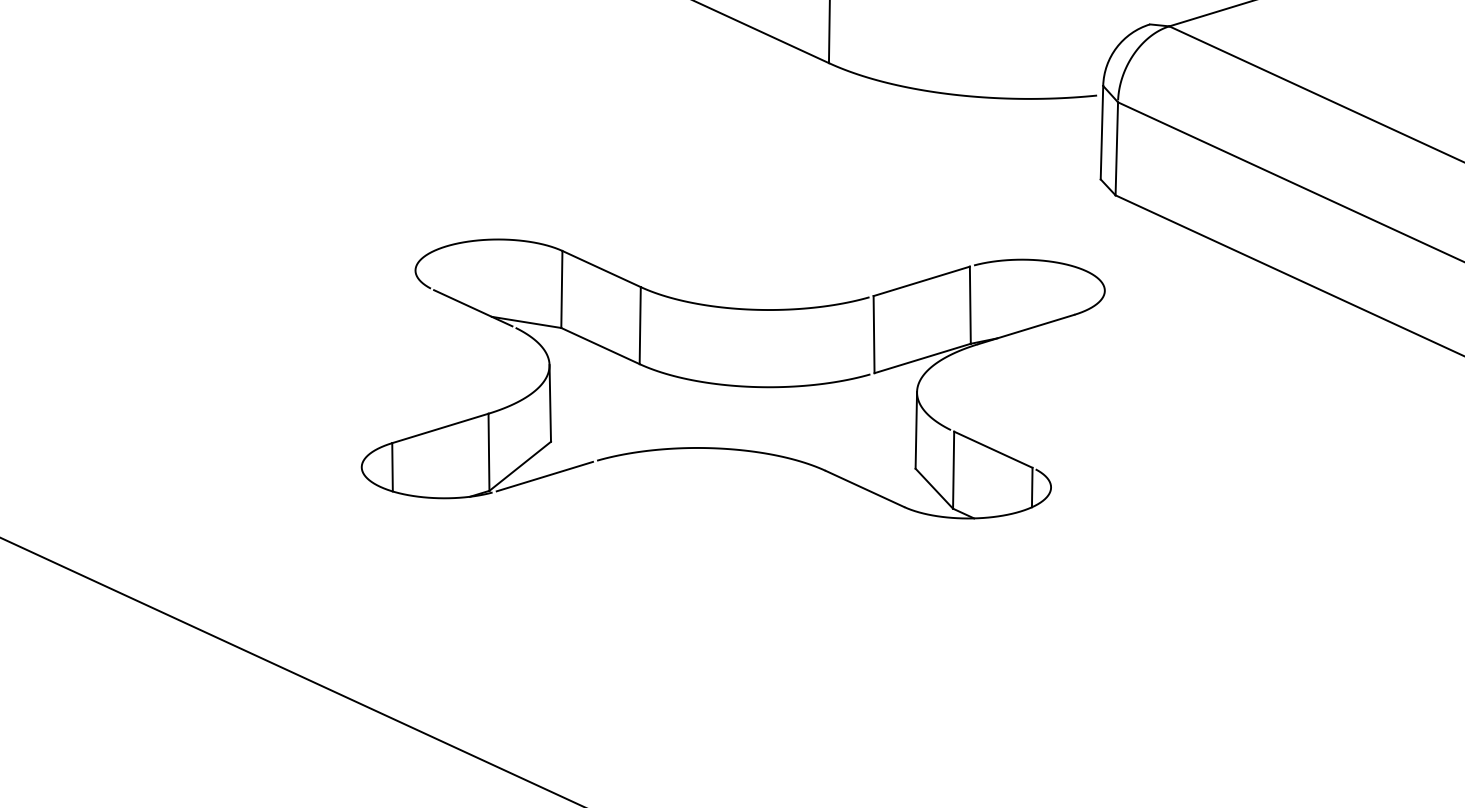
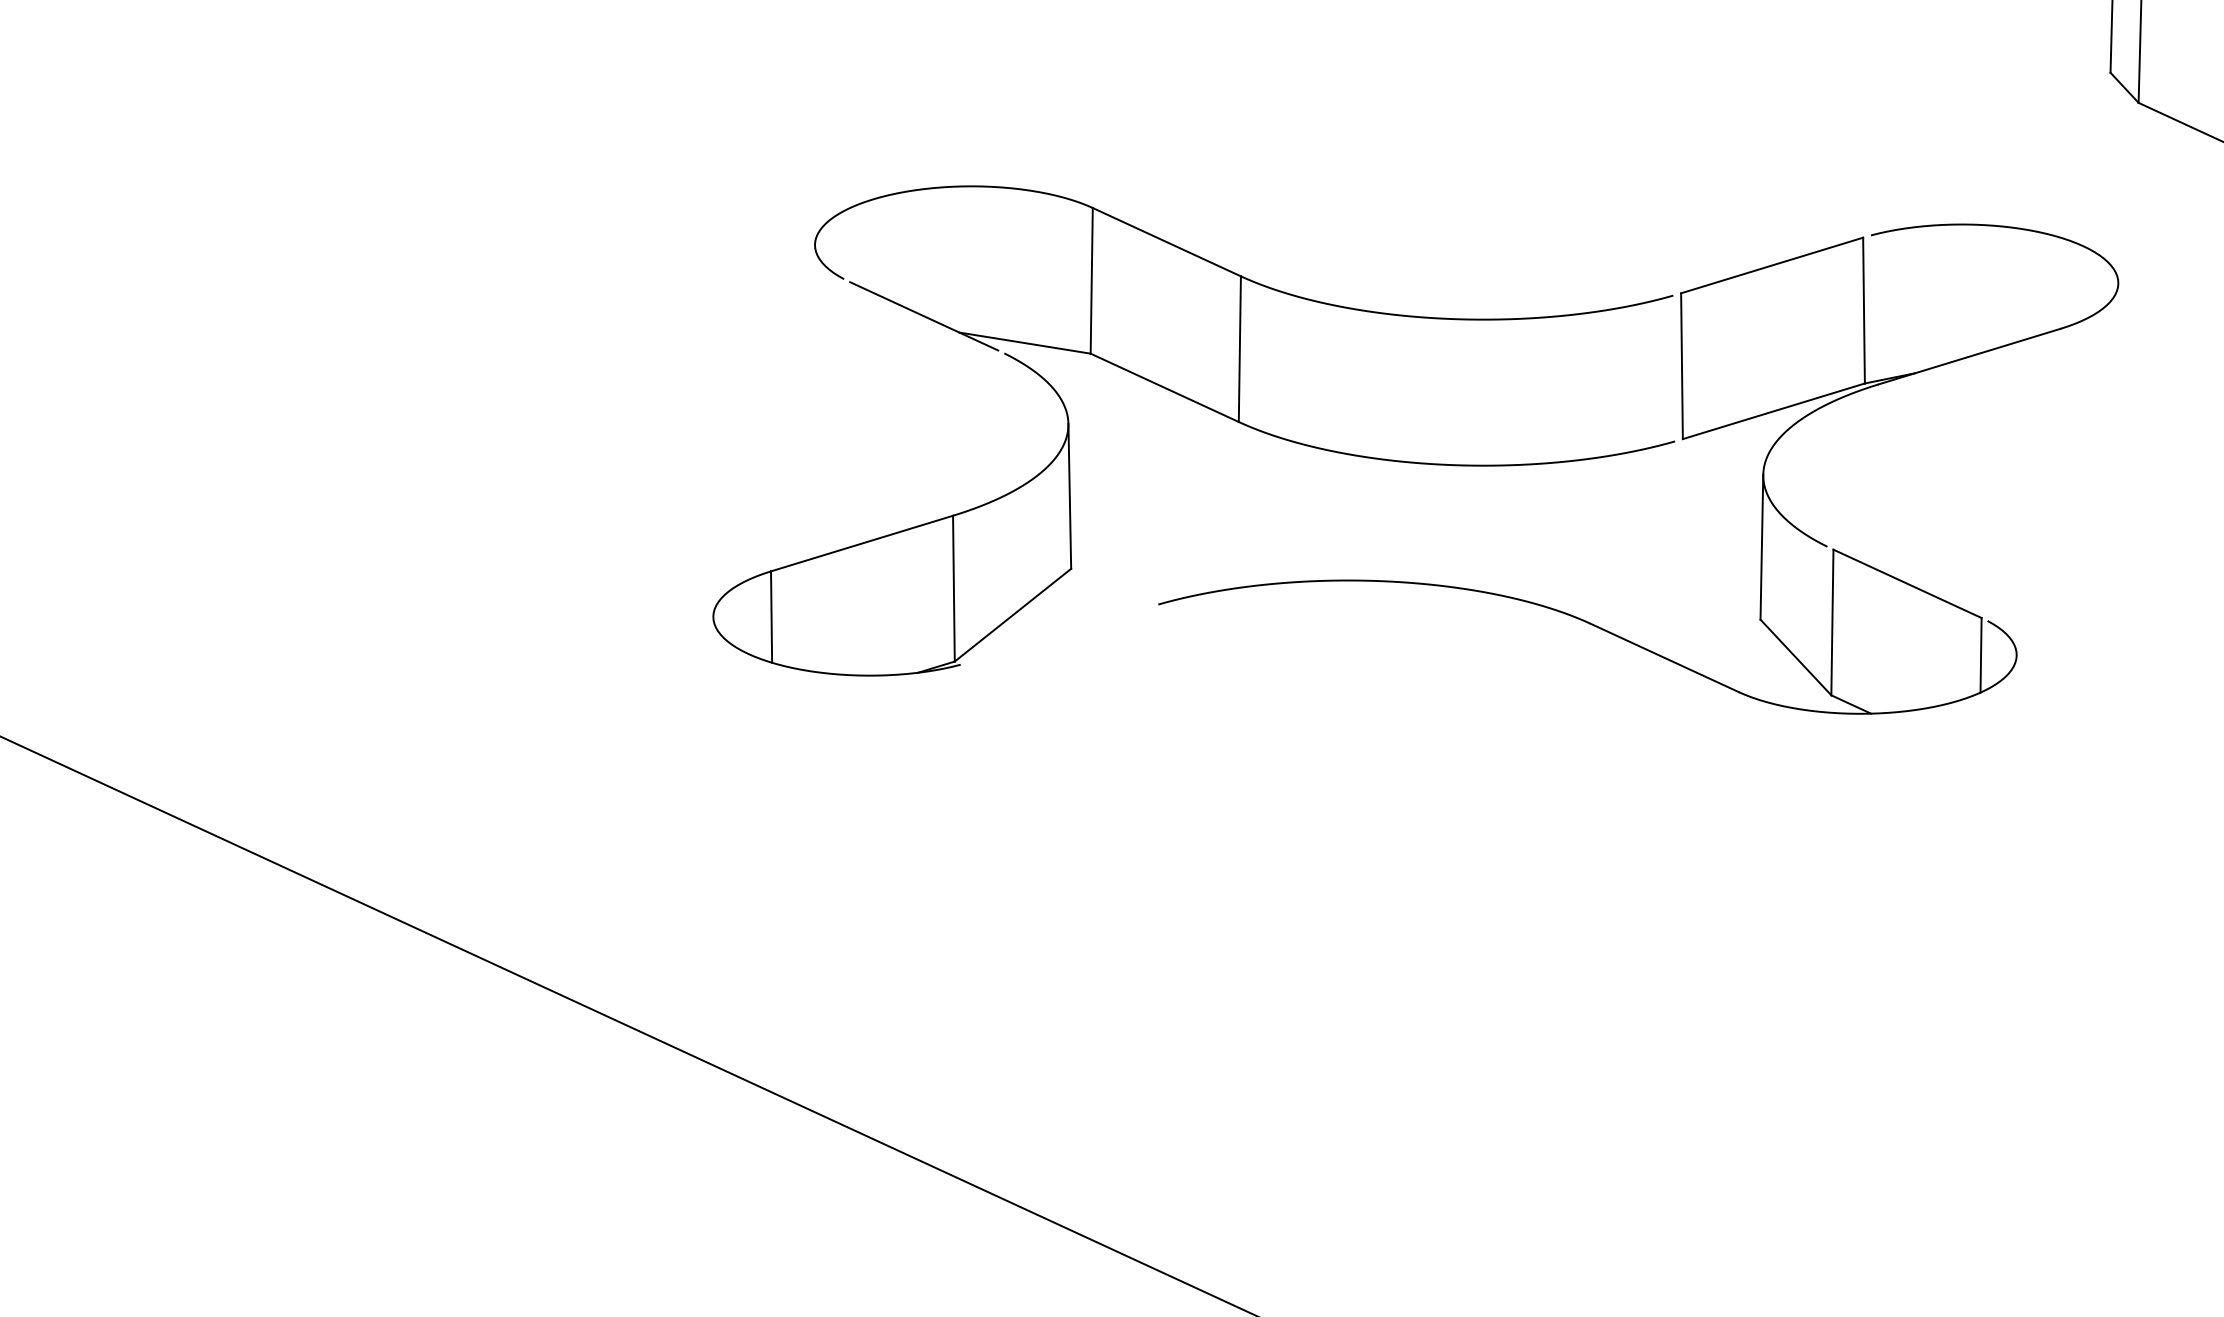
line: (544, 476) -> (1058, 634), removed

